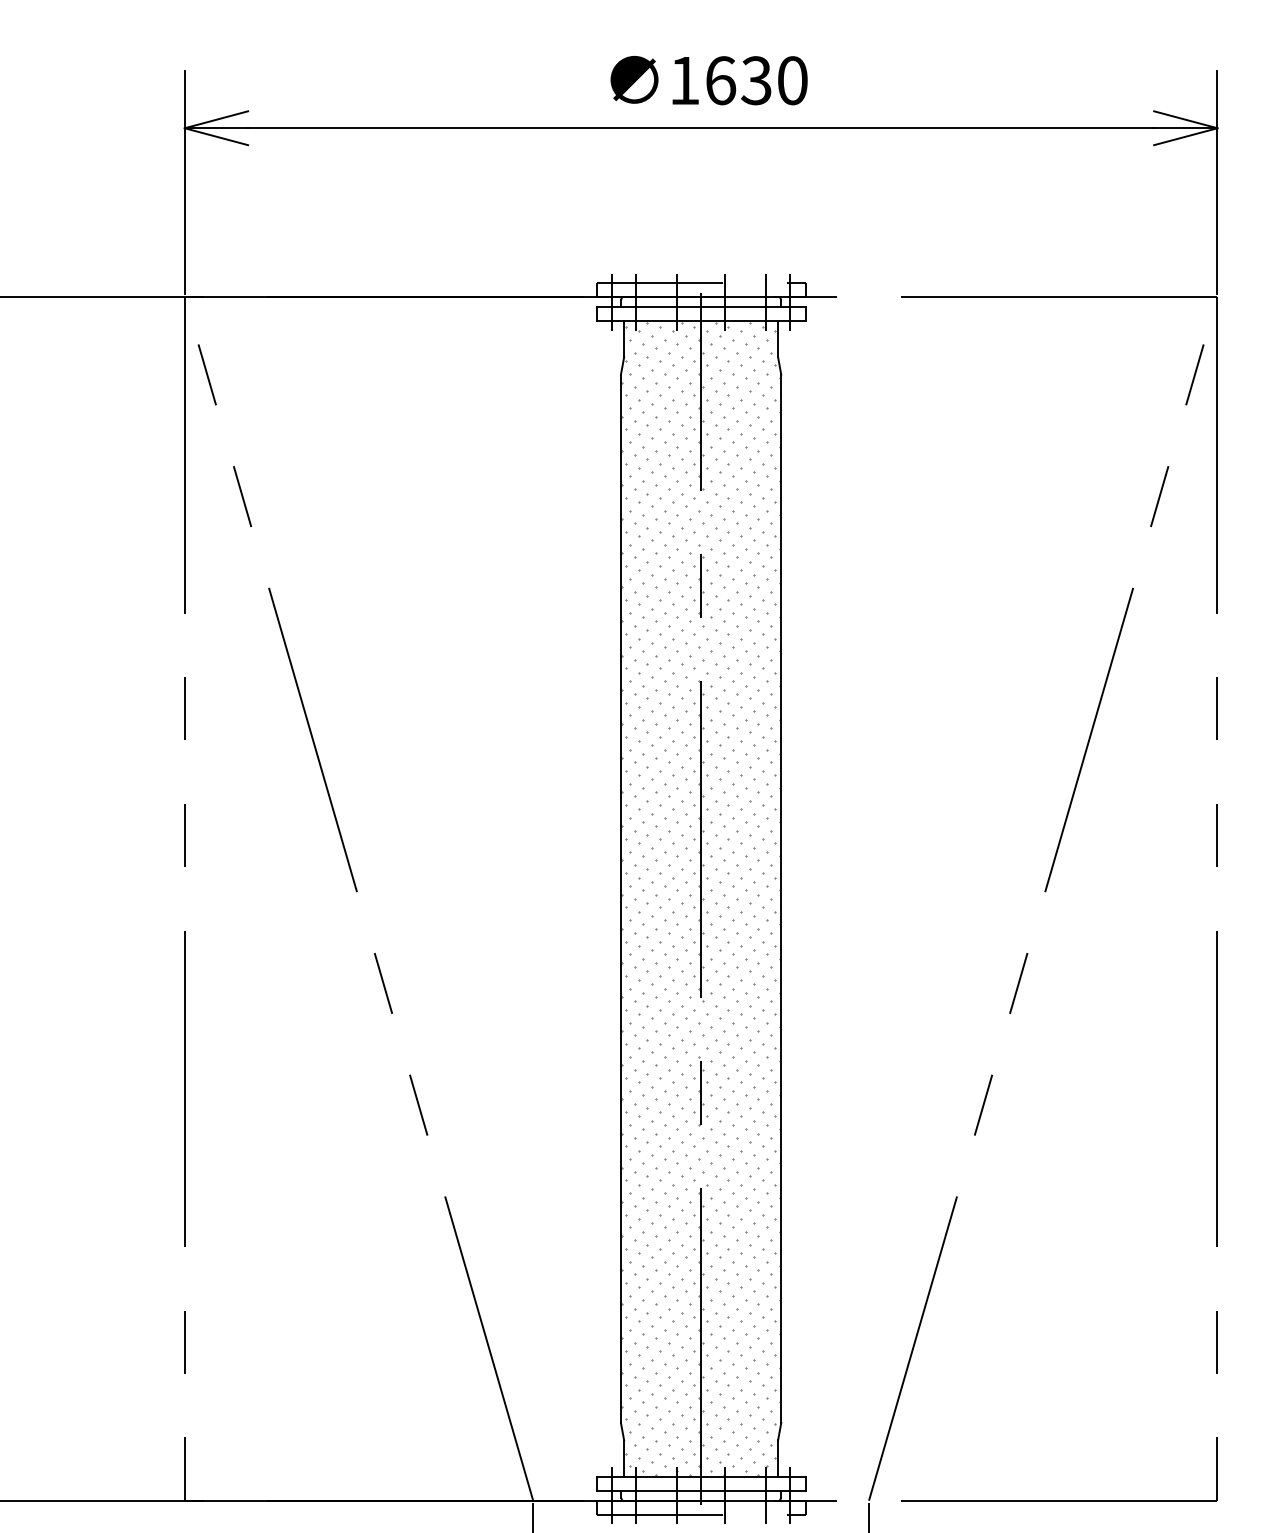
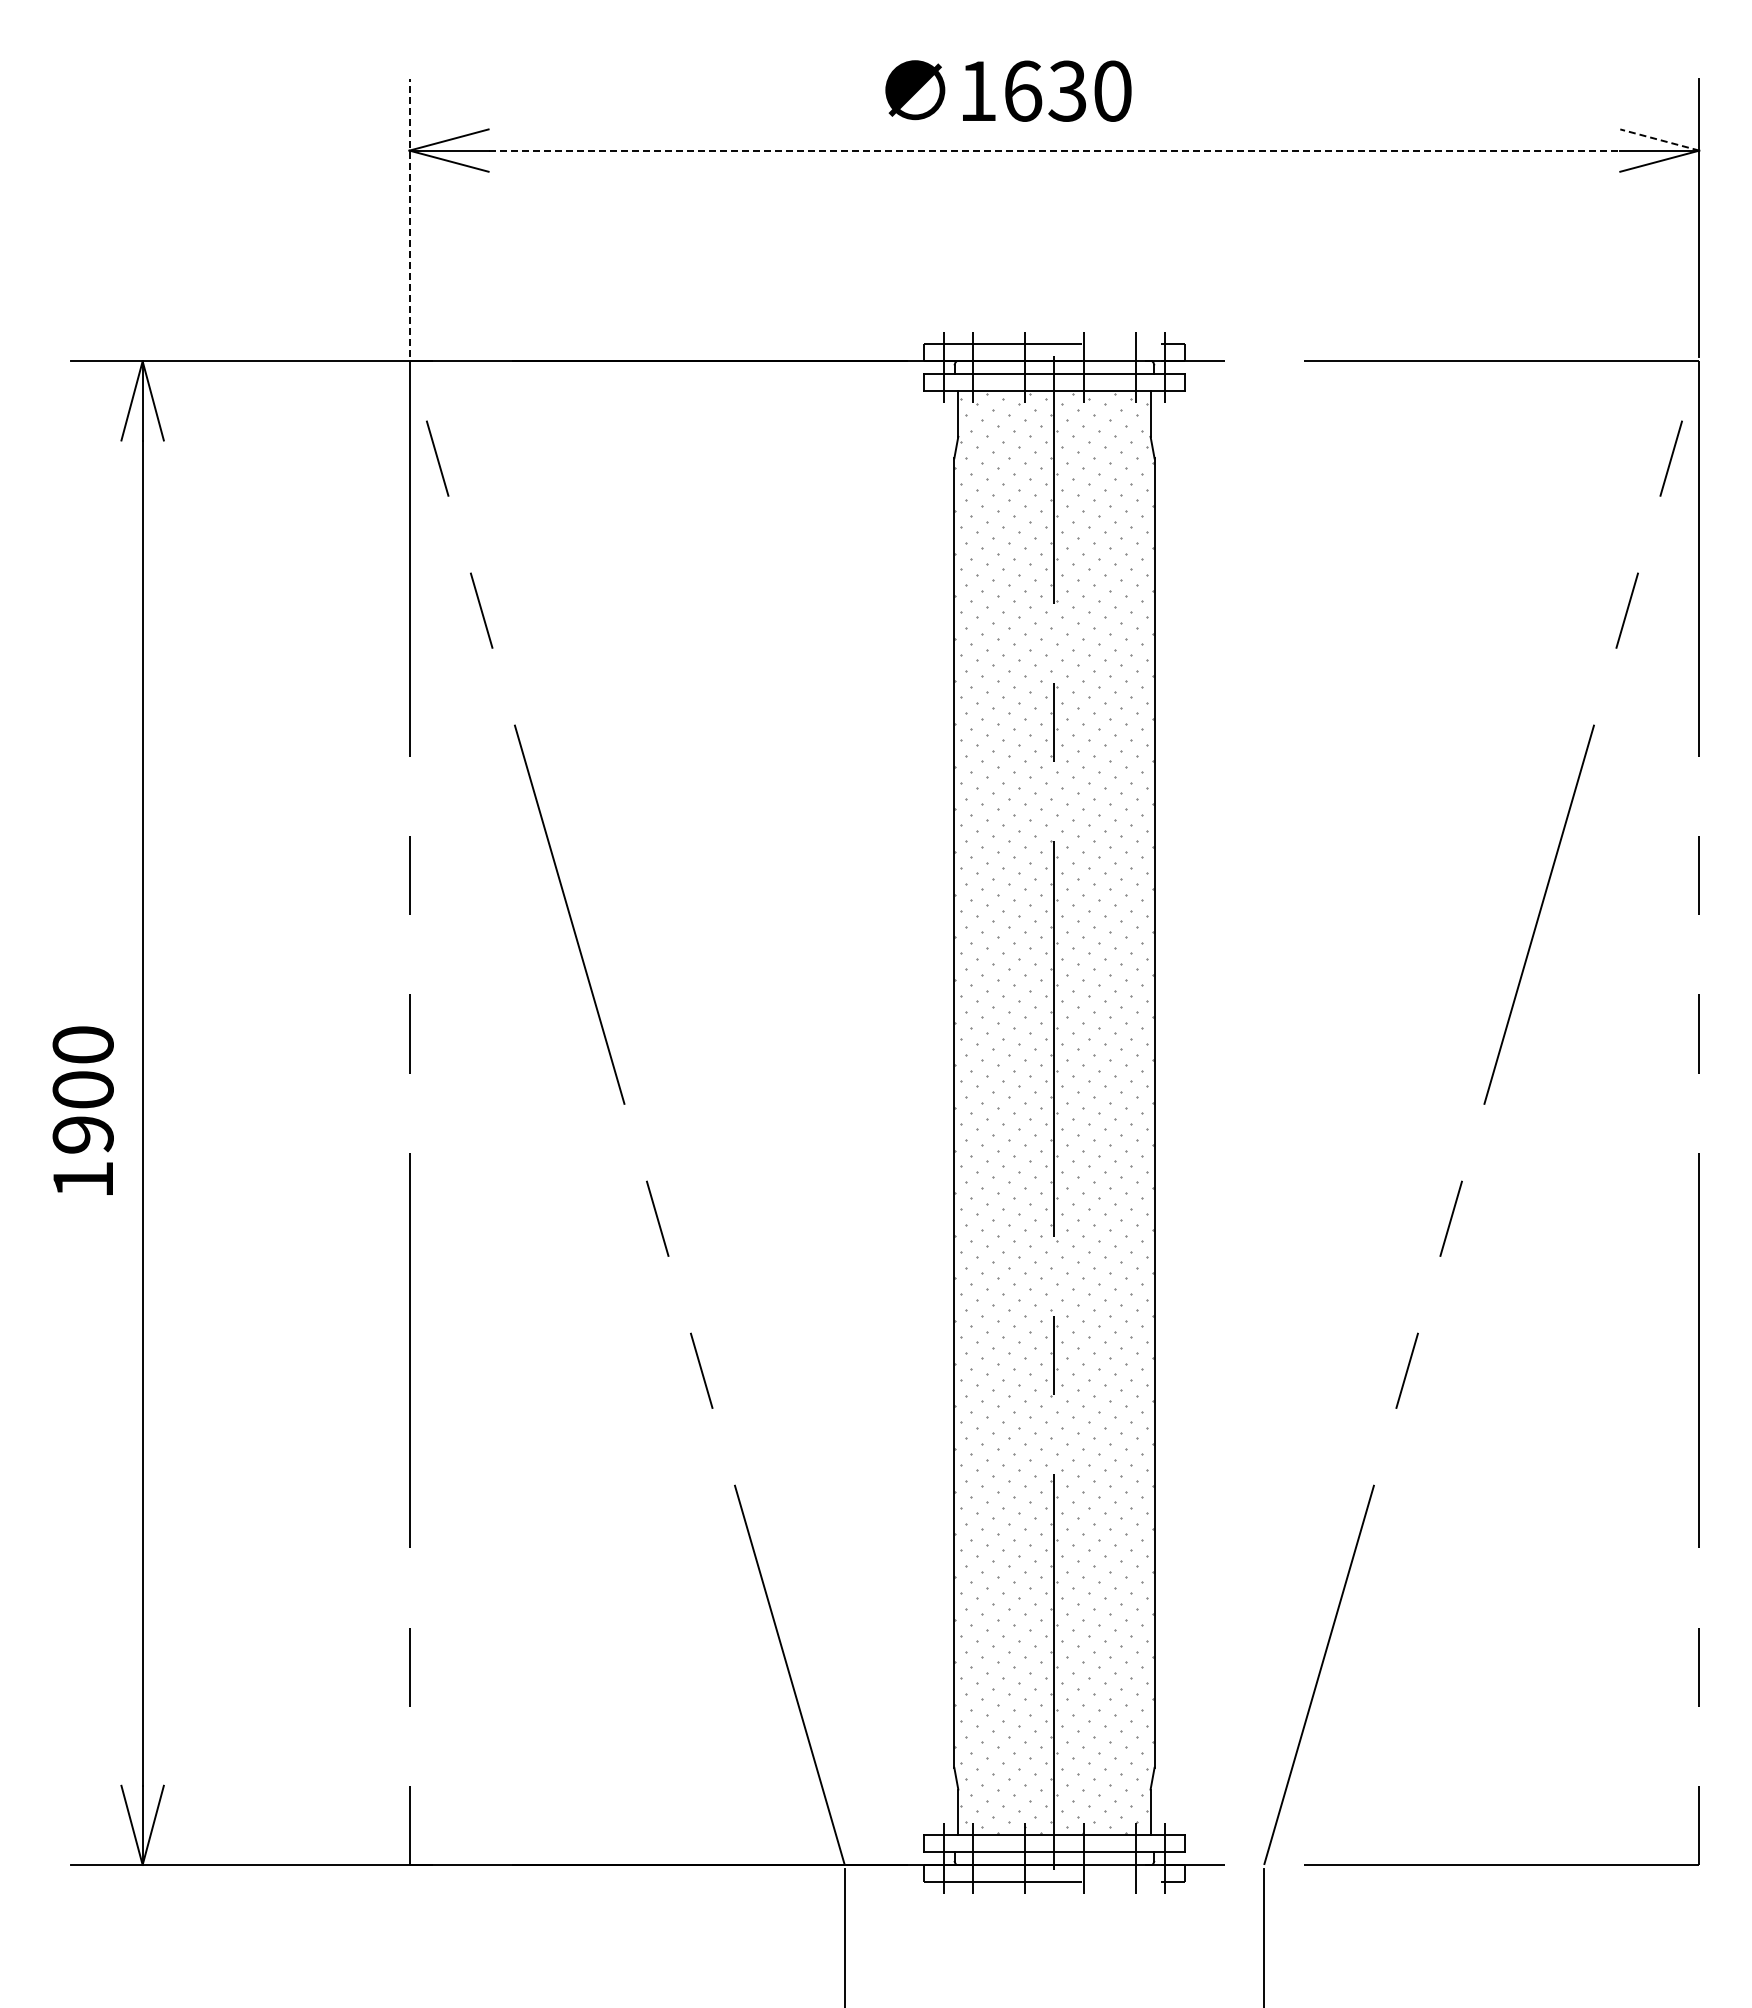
text: (709, 80) -> (1008, 90), moved
line: (1185, 120) -> (1659, 140), solid -> dashed
line: (701, 128) -> (1054, 150), solid -> dashed
line: (184, 181) -> (409, 217), solid -> dashed

